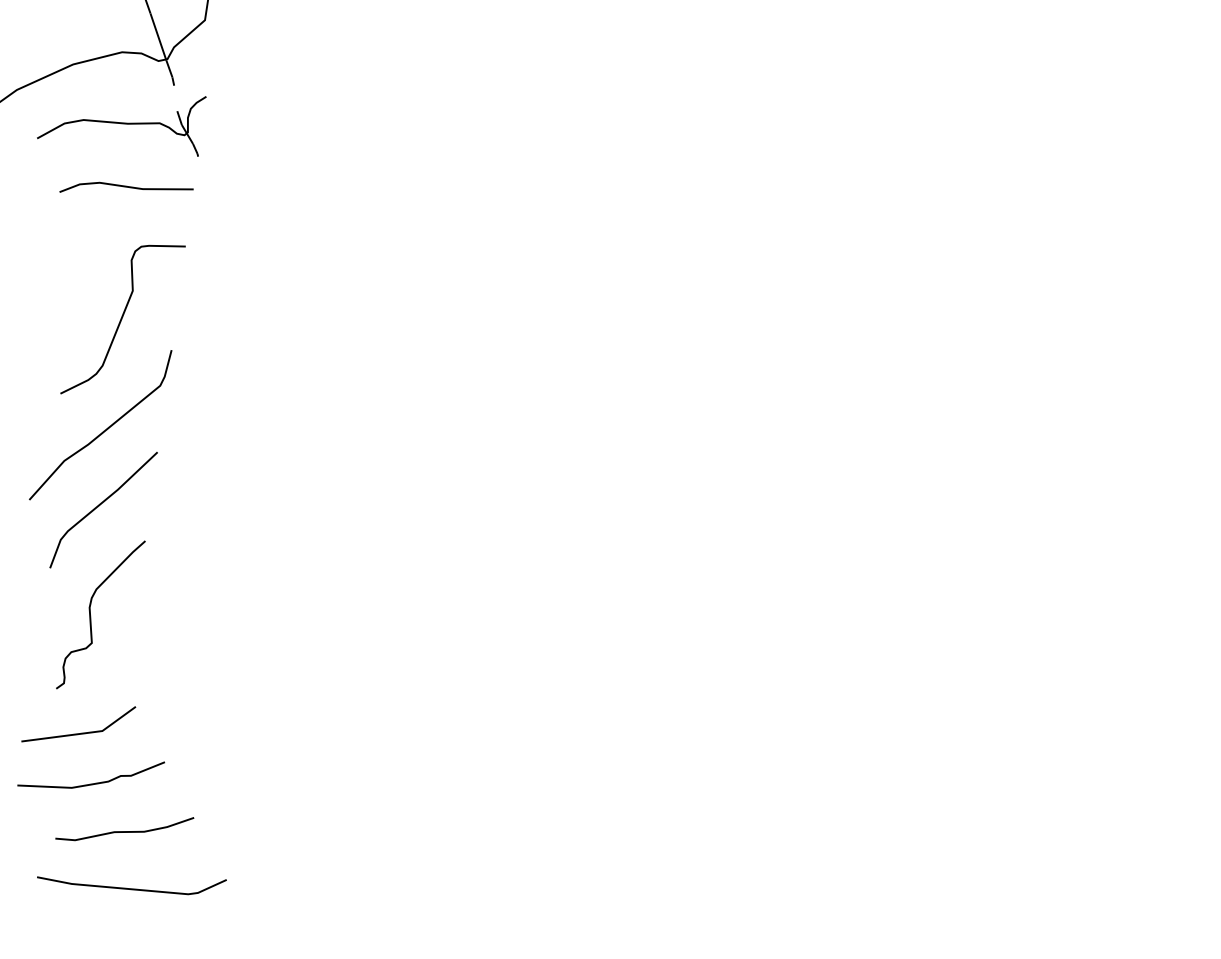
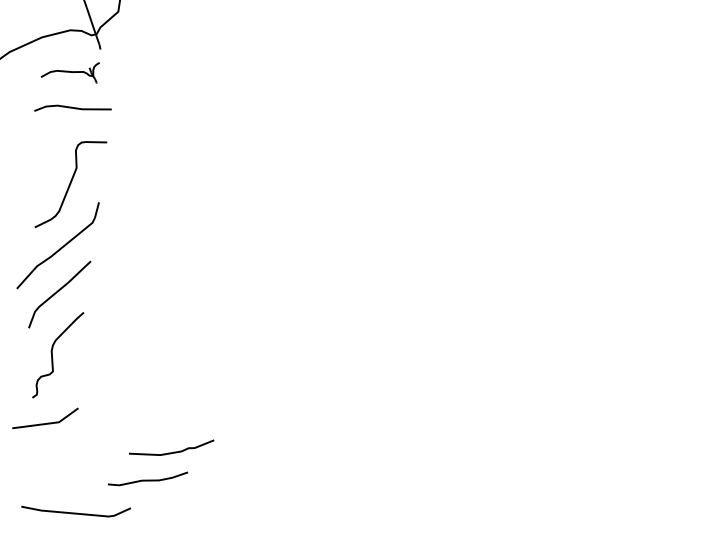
part: (122, 125) -> (70, 72), size x0.6
curve: (94, 781) -> (173, 451), moved
curve: (123, 830) -> (147, 479), moved

